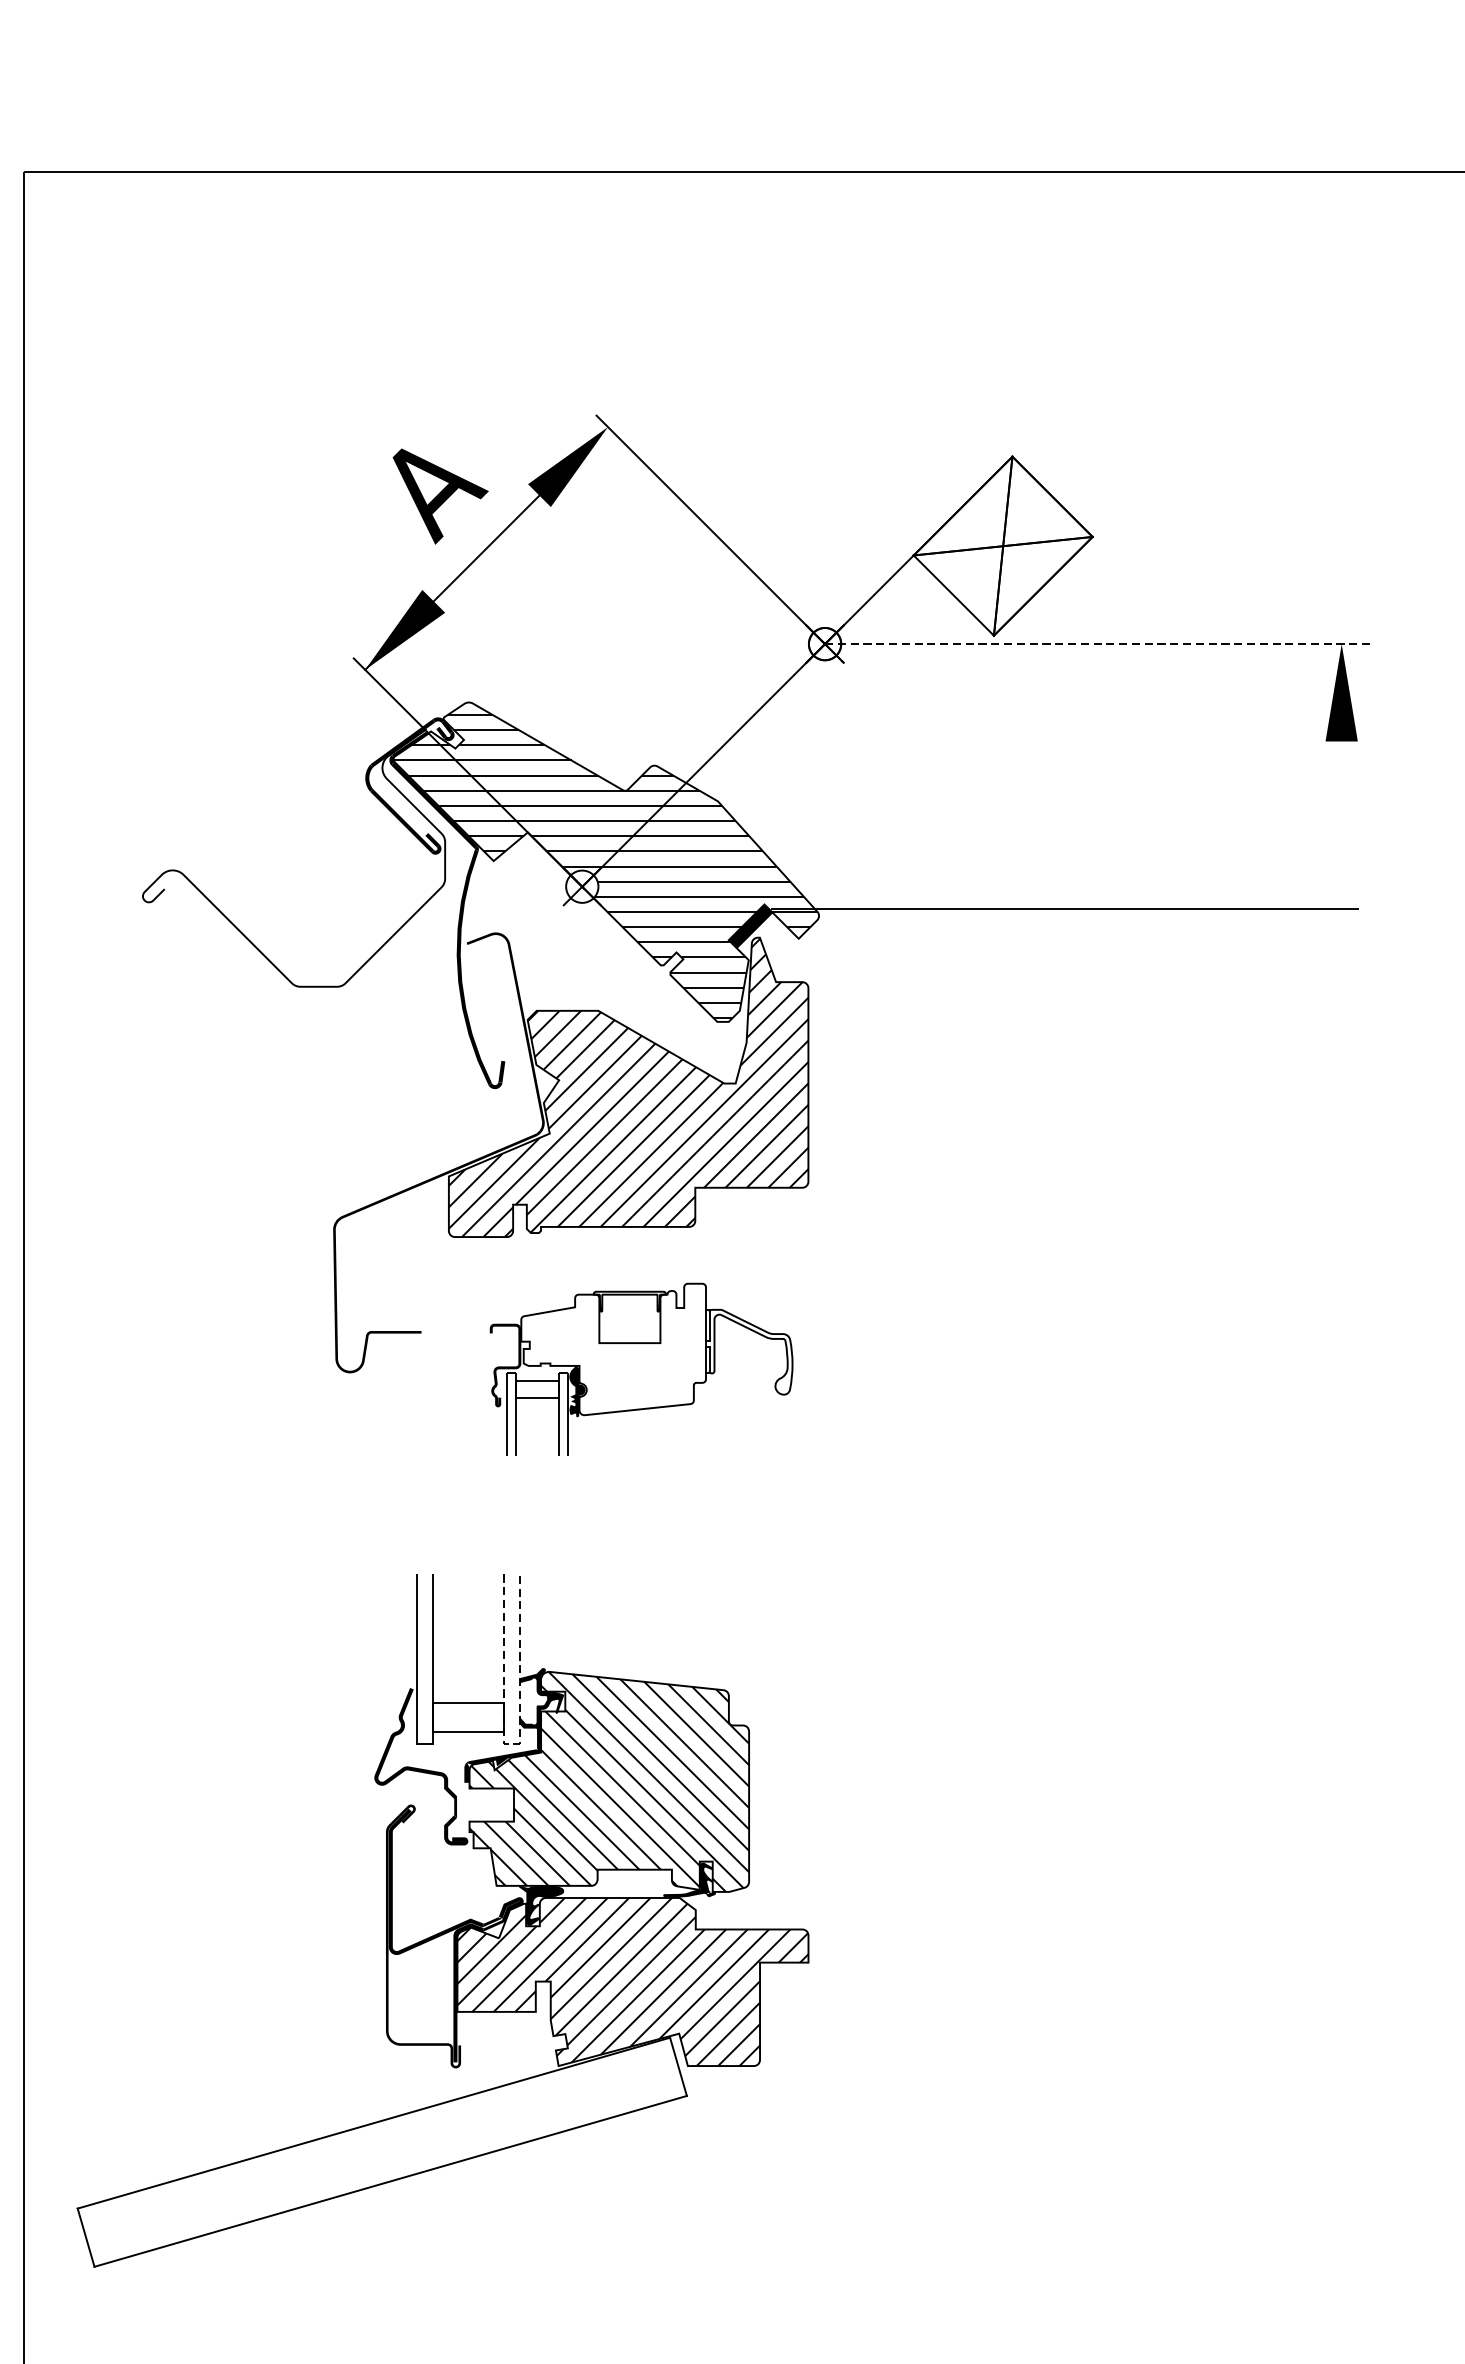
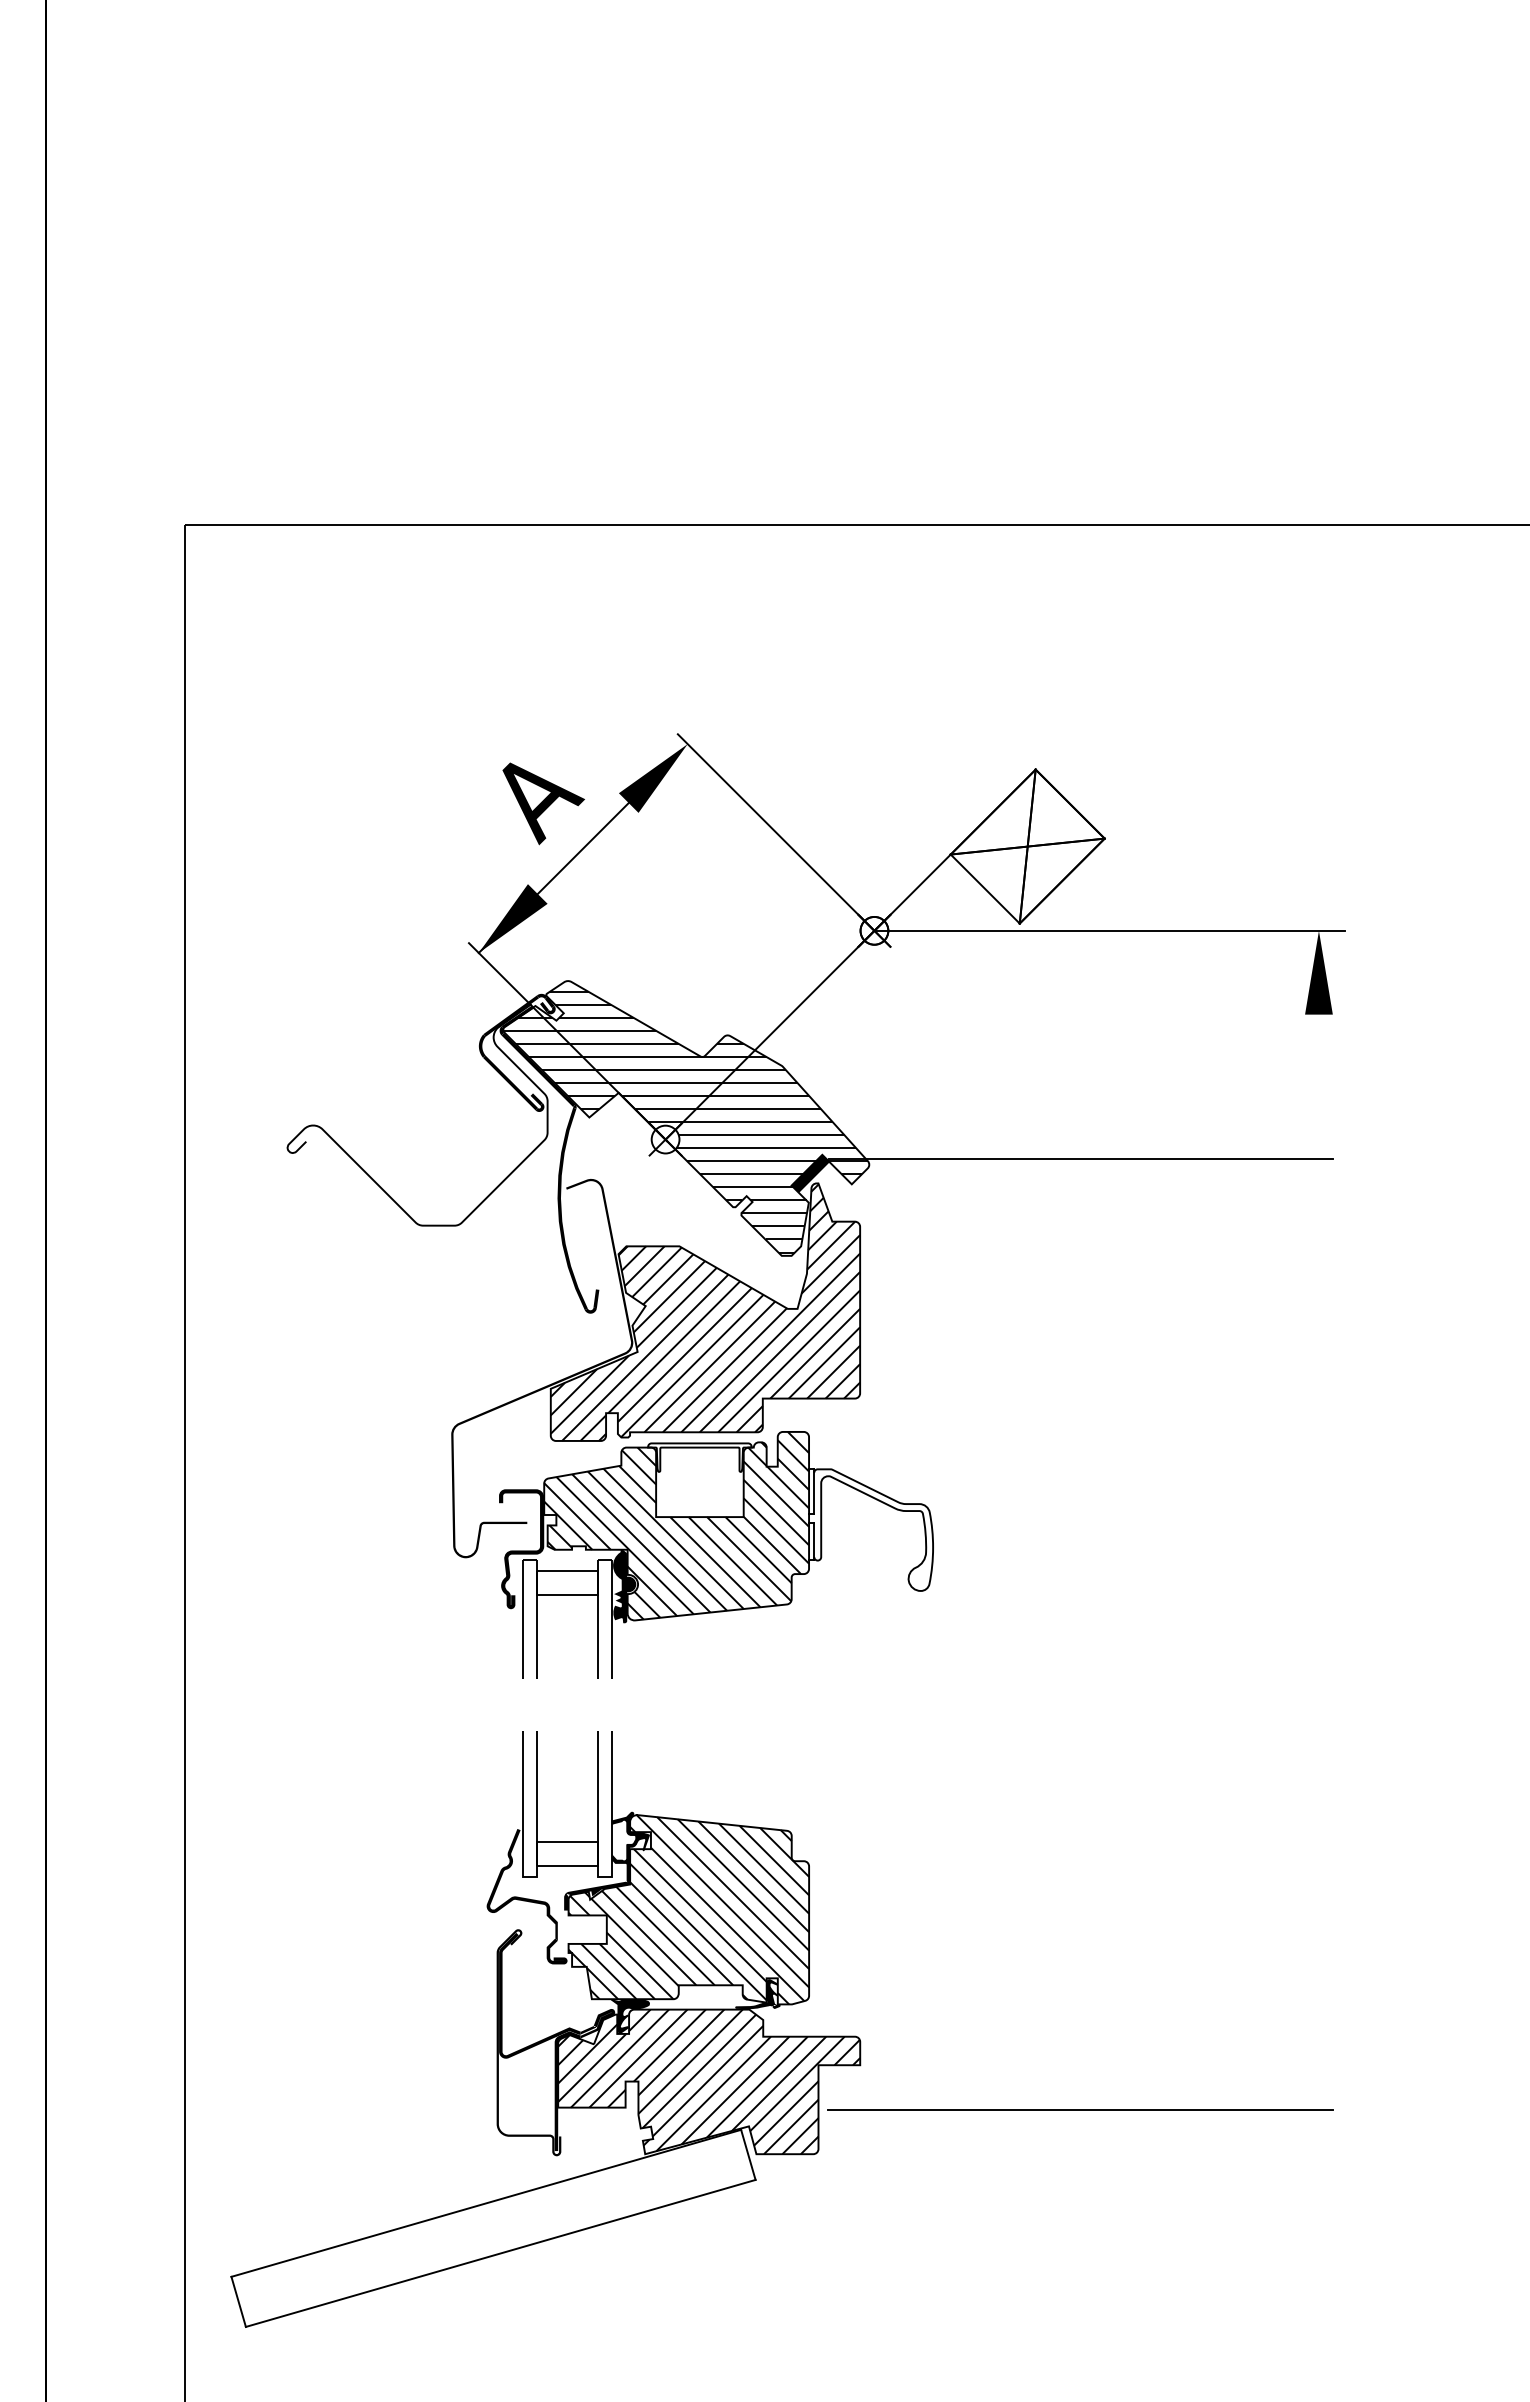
line: (1099, 643) -> (1110, 930), dashed -> solid
part: (641, 1369) -> (716, 1554), size x1.67
line: (511, 1743) -> (604, 1876), dashed -> solid
line: (1063, 2015) -> (1079, 2110), added

